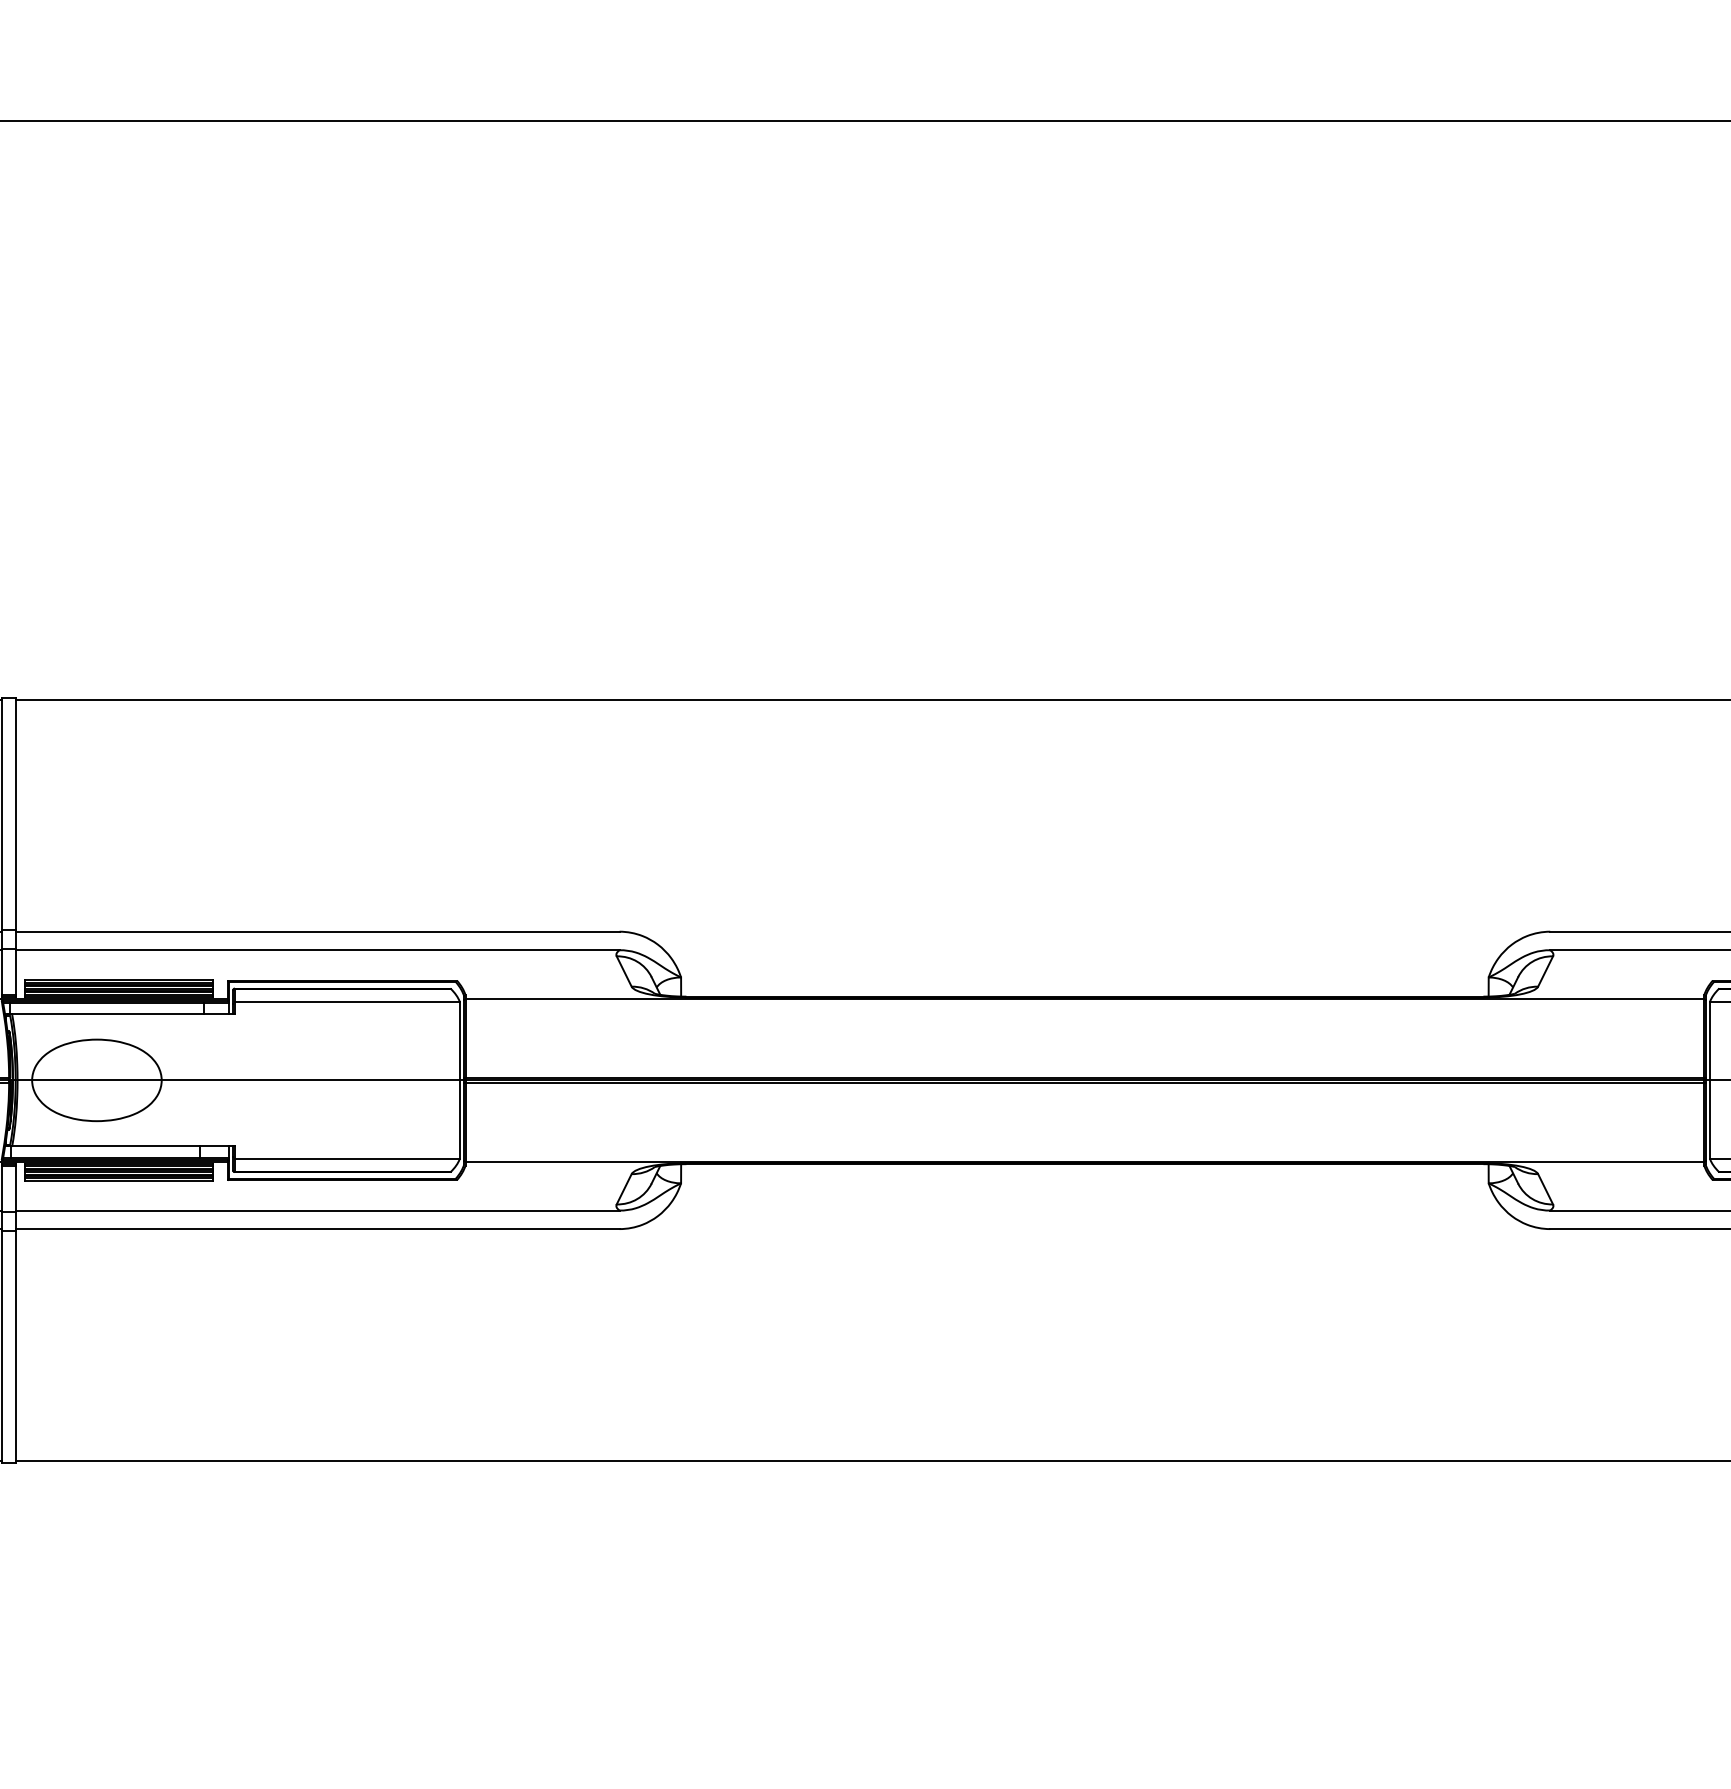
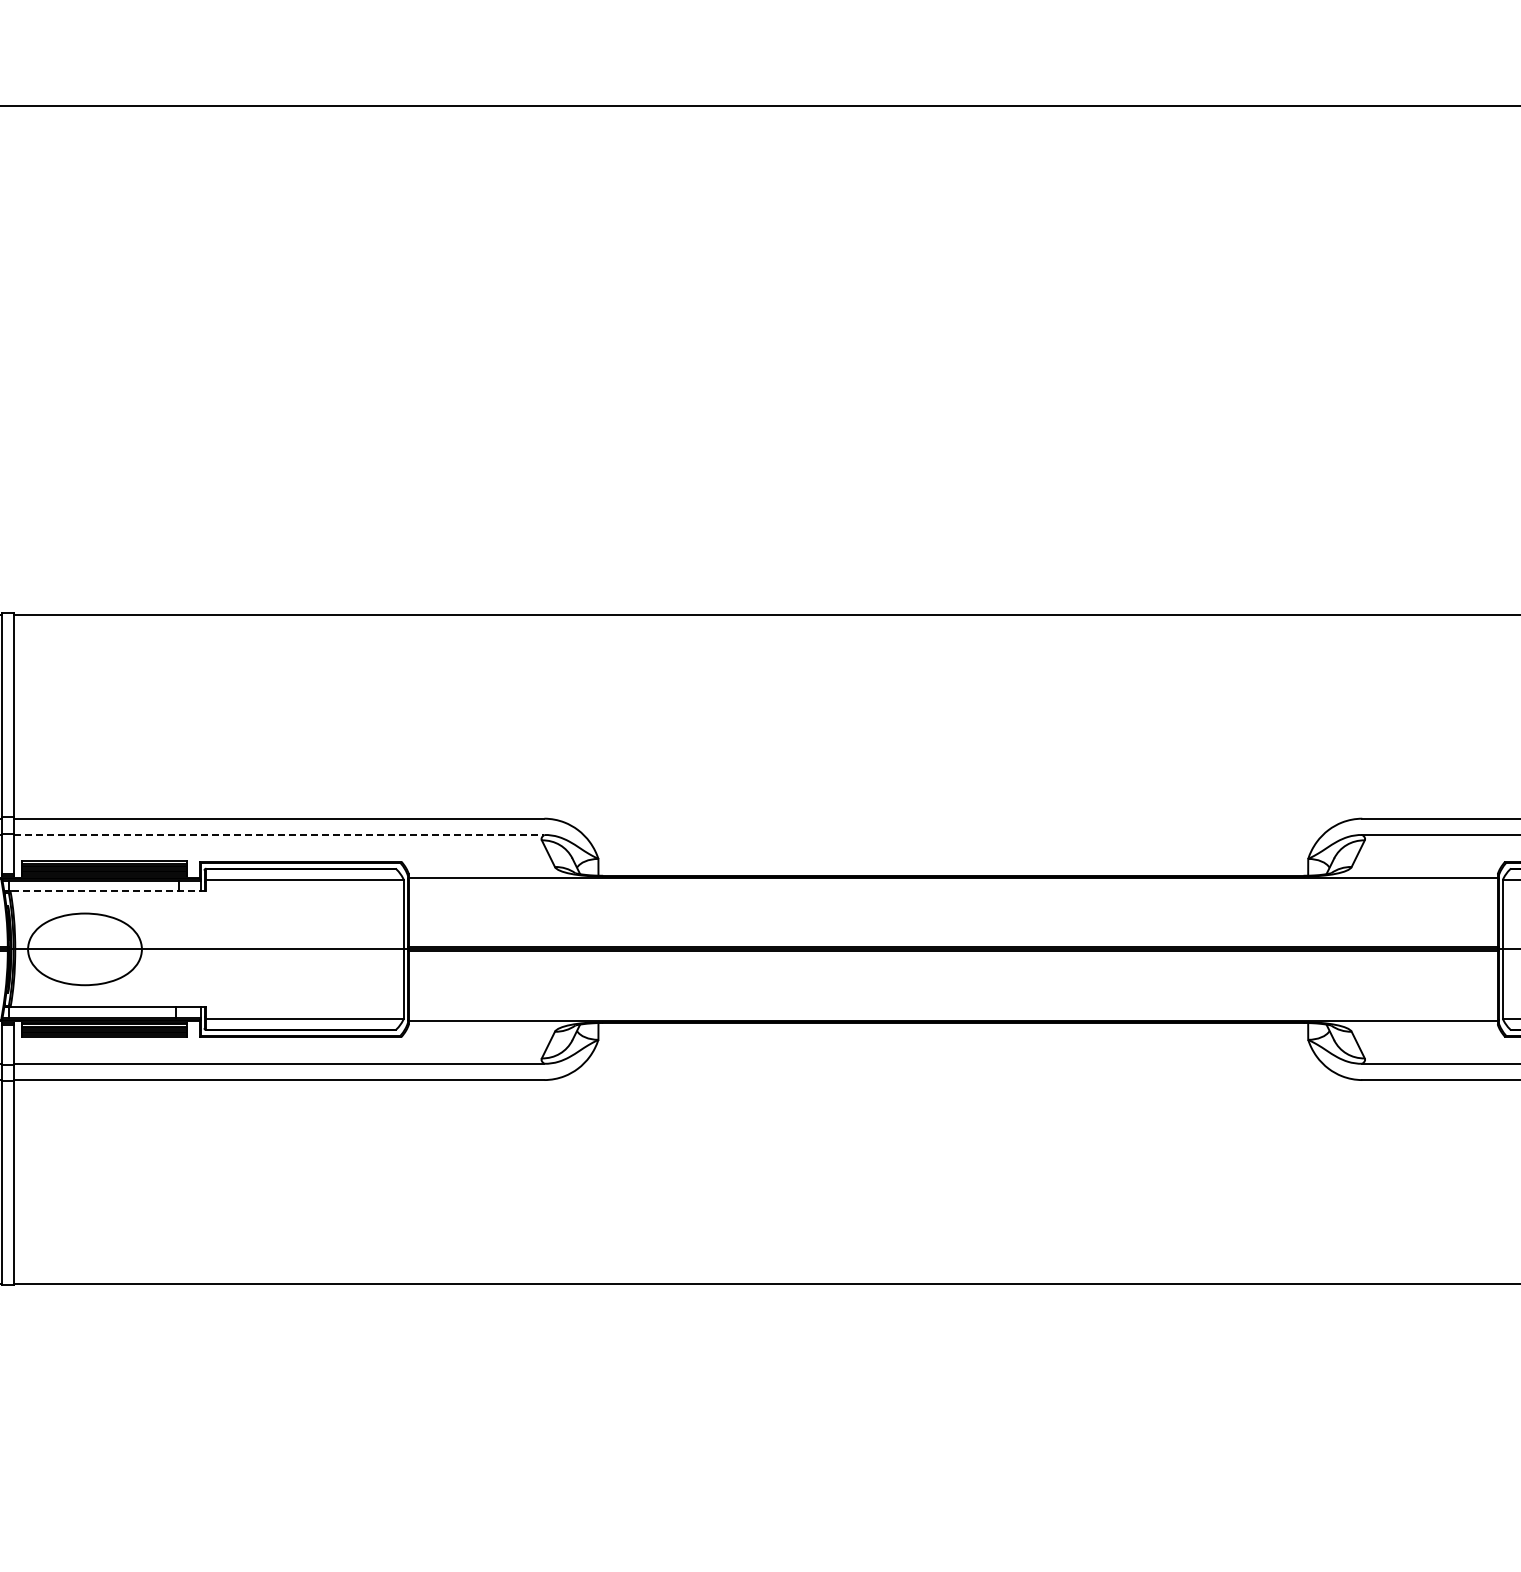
line: (318, 950) -> (279, 835), solid -> dashed
line: (123, 1014) -> (108, 891), solid -> dashed

